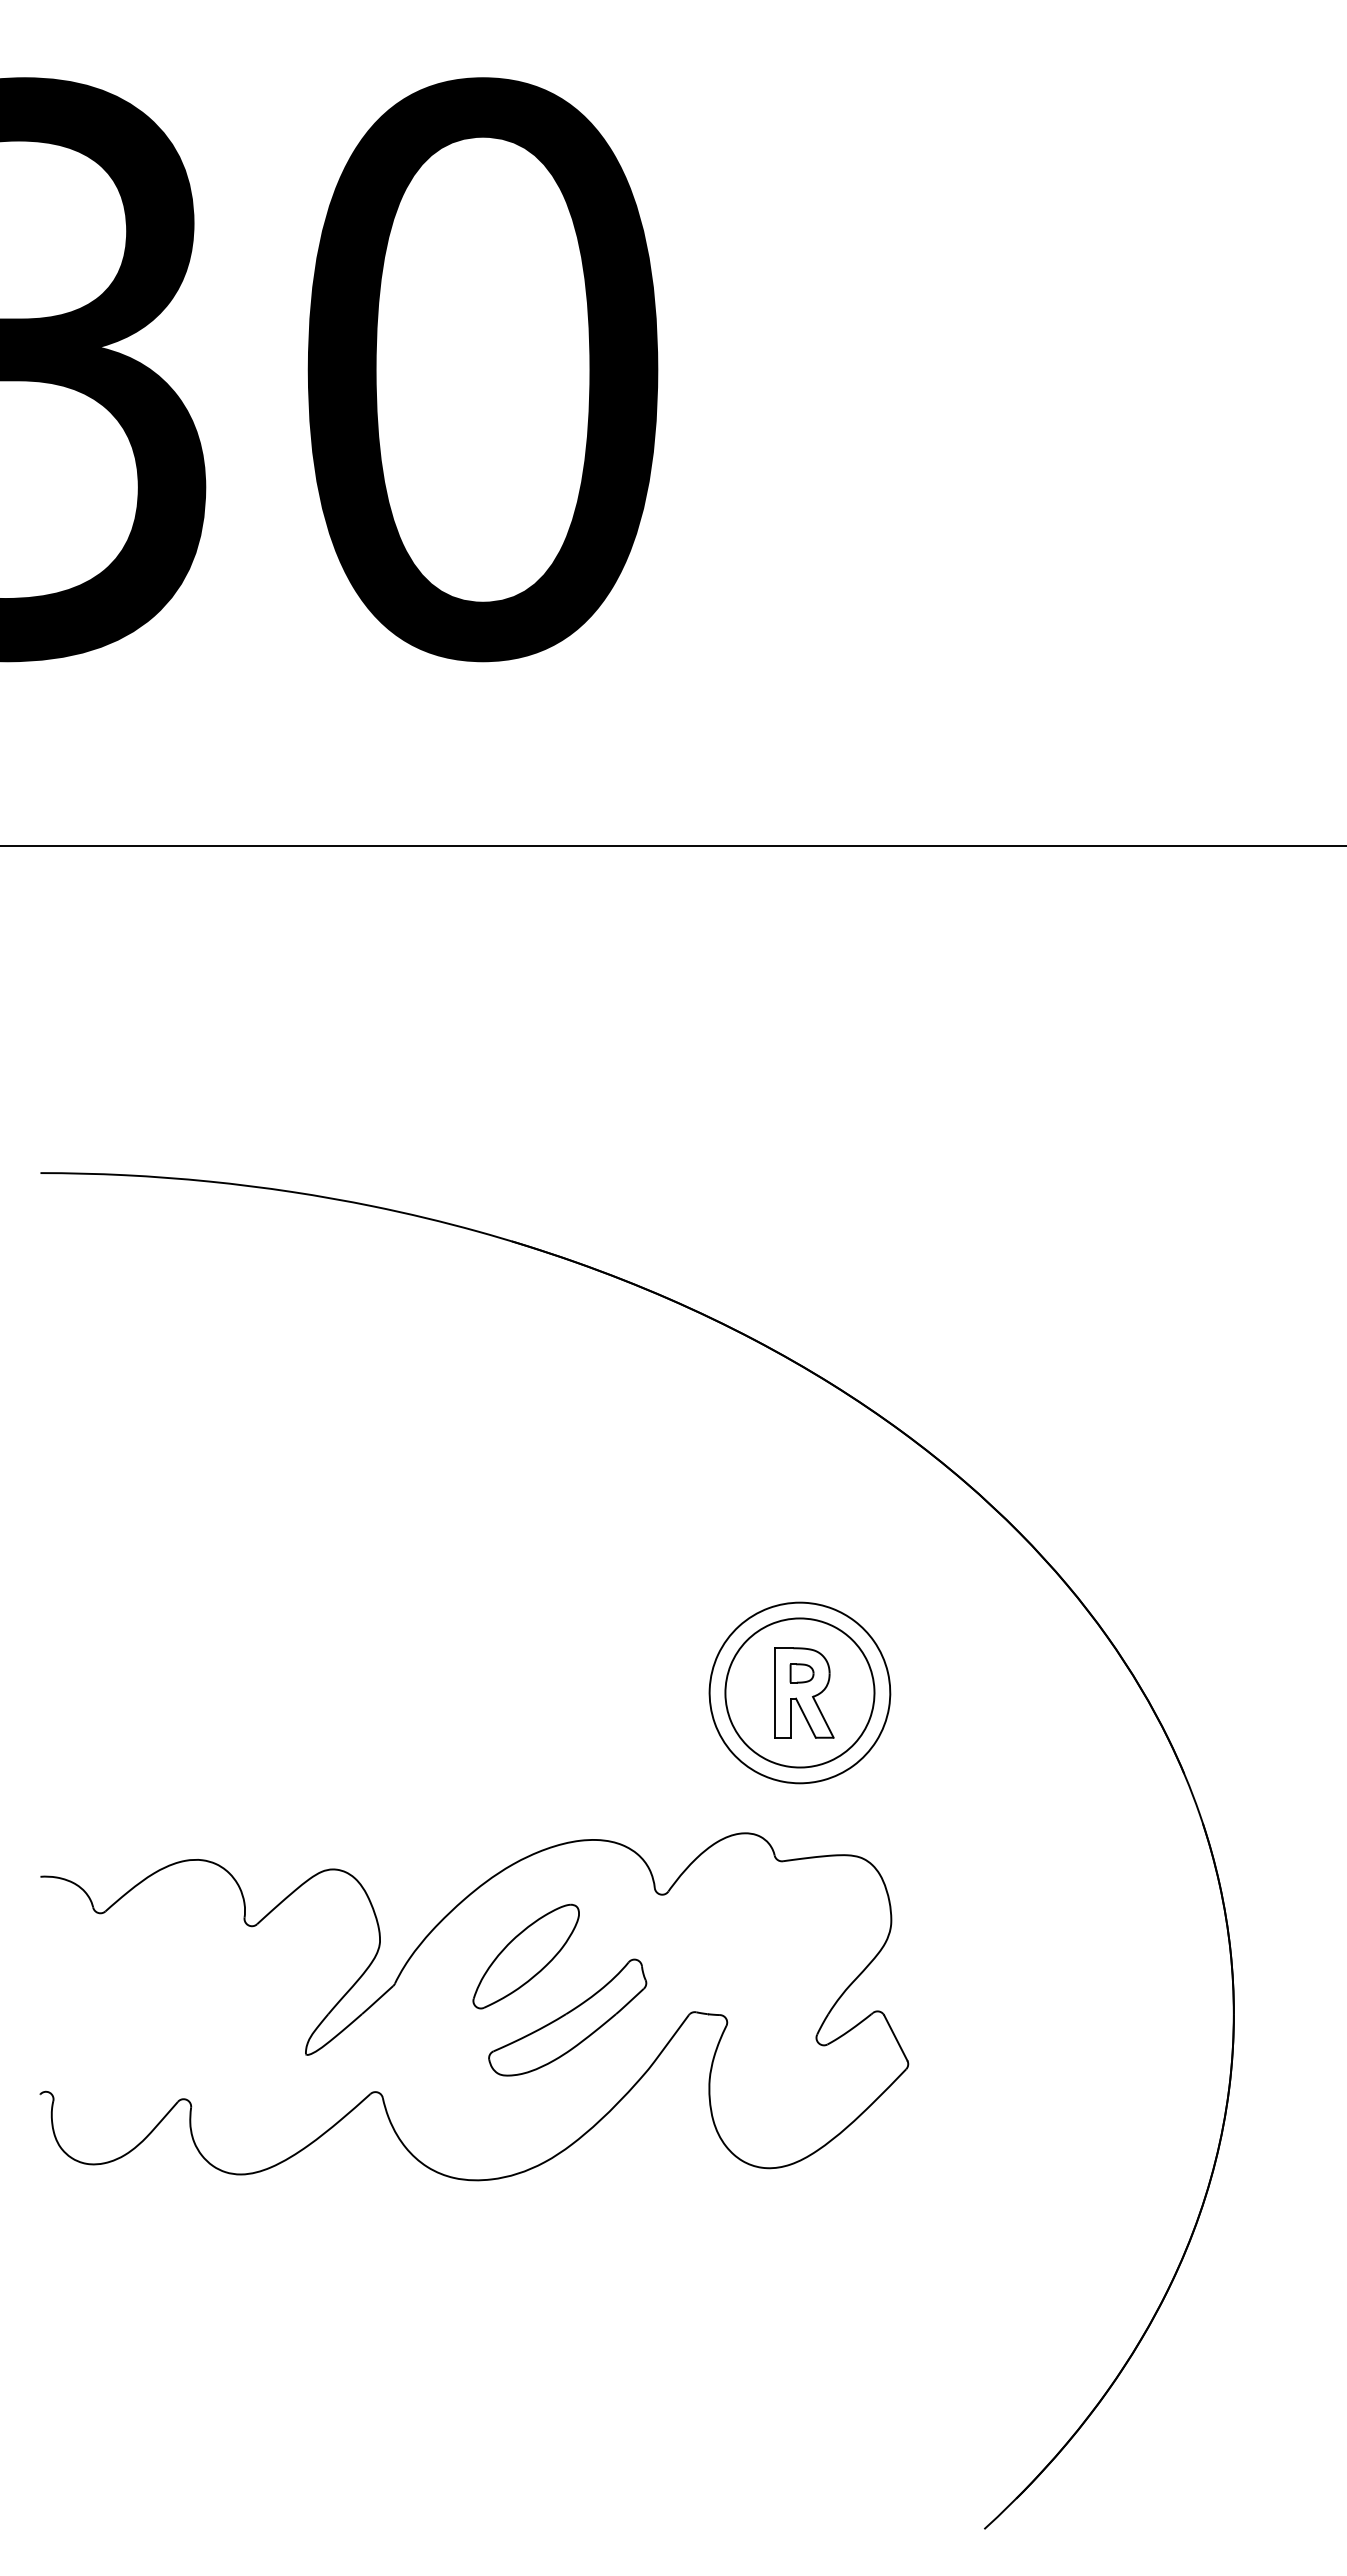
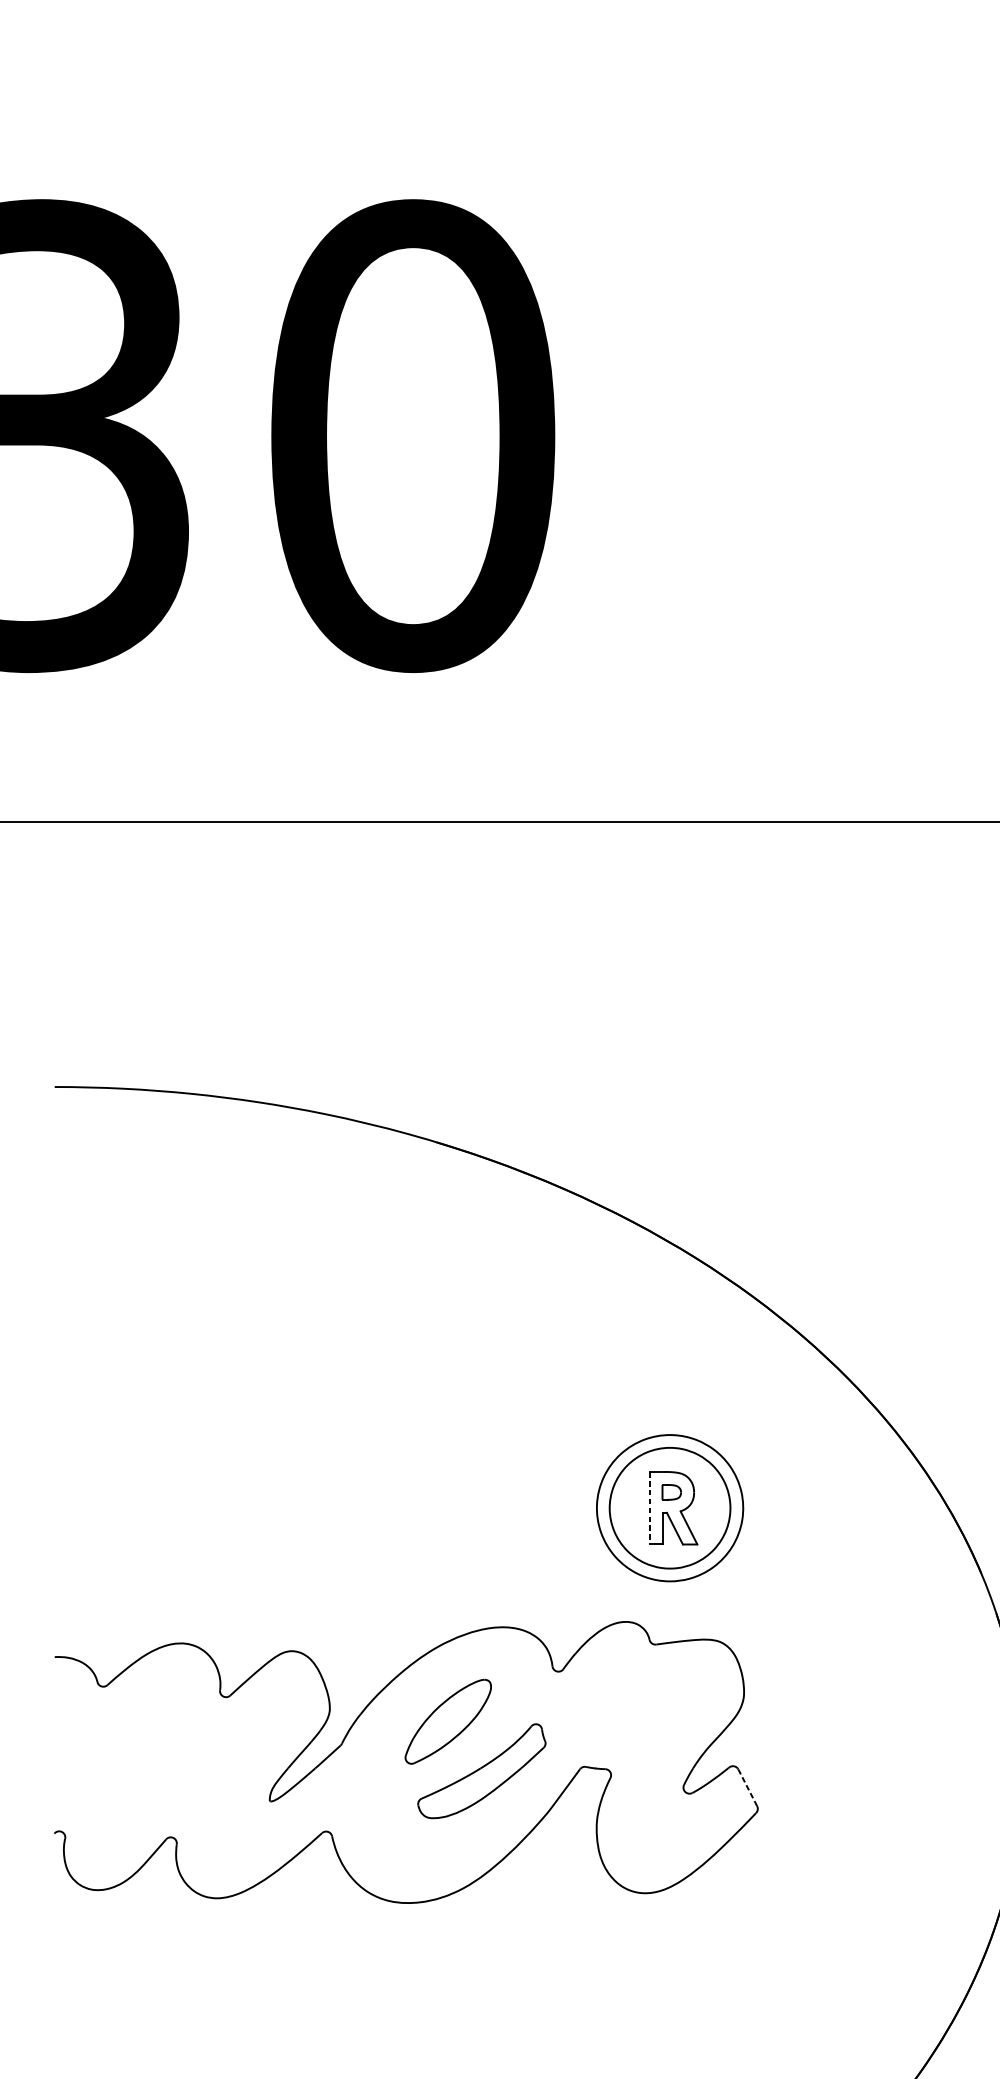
line: (774, 1692) -> (649, 1507), solid -> dashed
line: (895, 2037) -> (747, 1787), solid -> dashed

